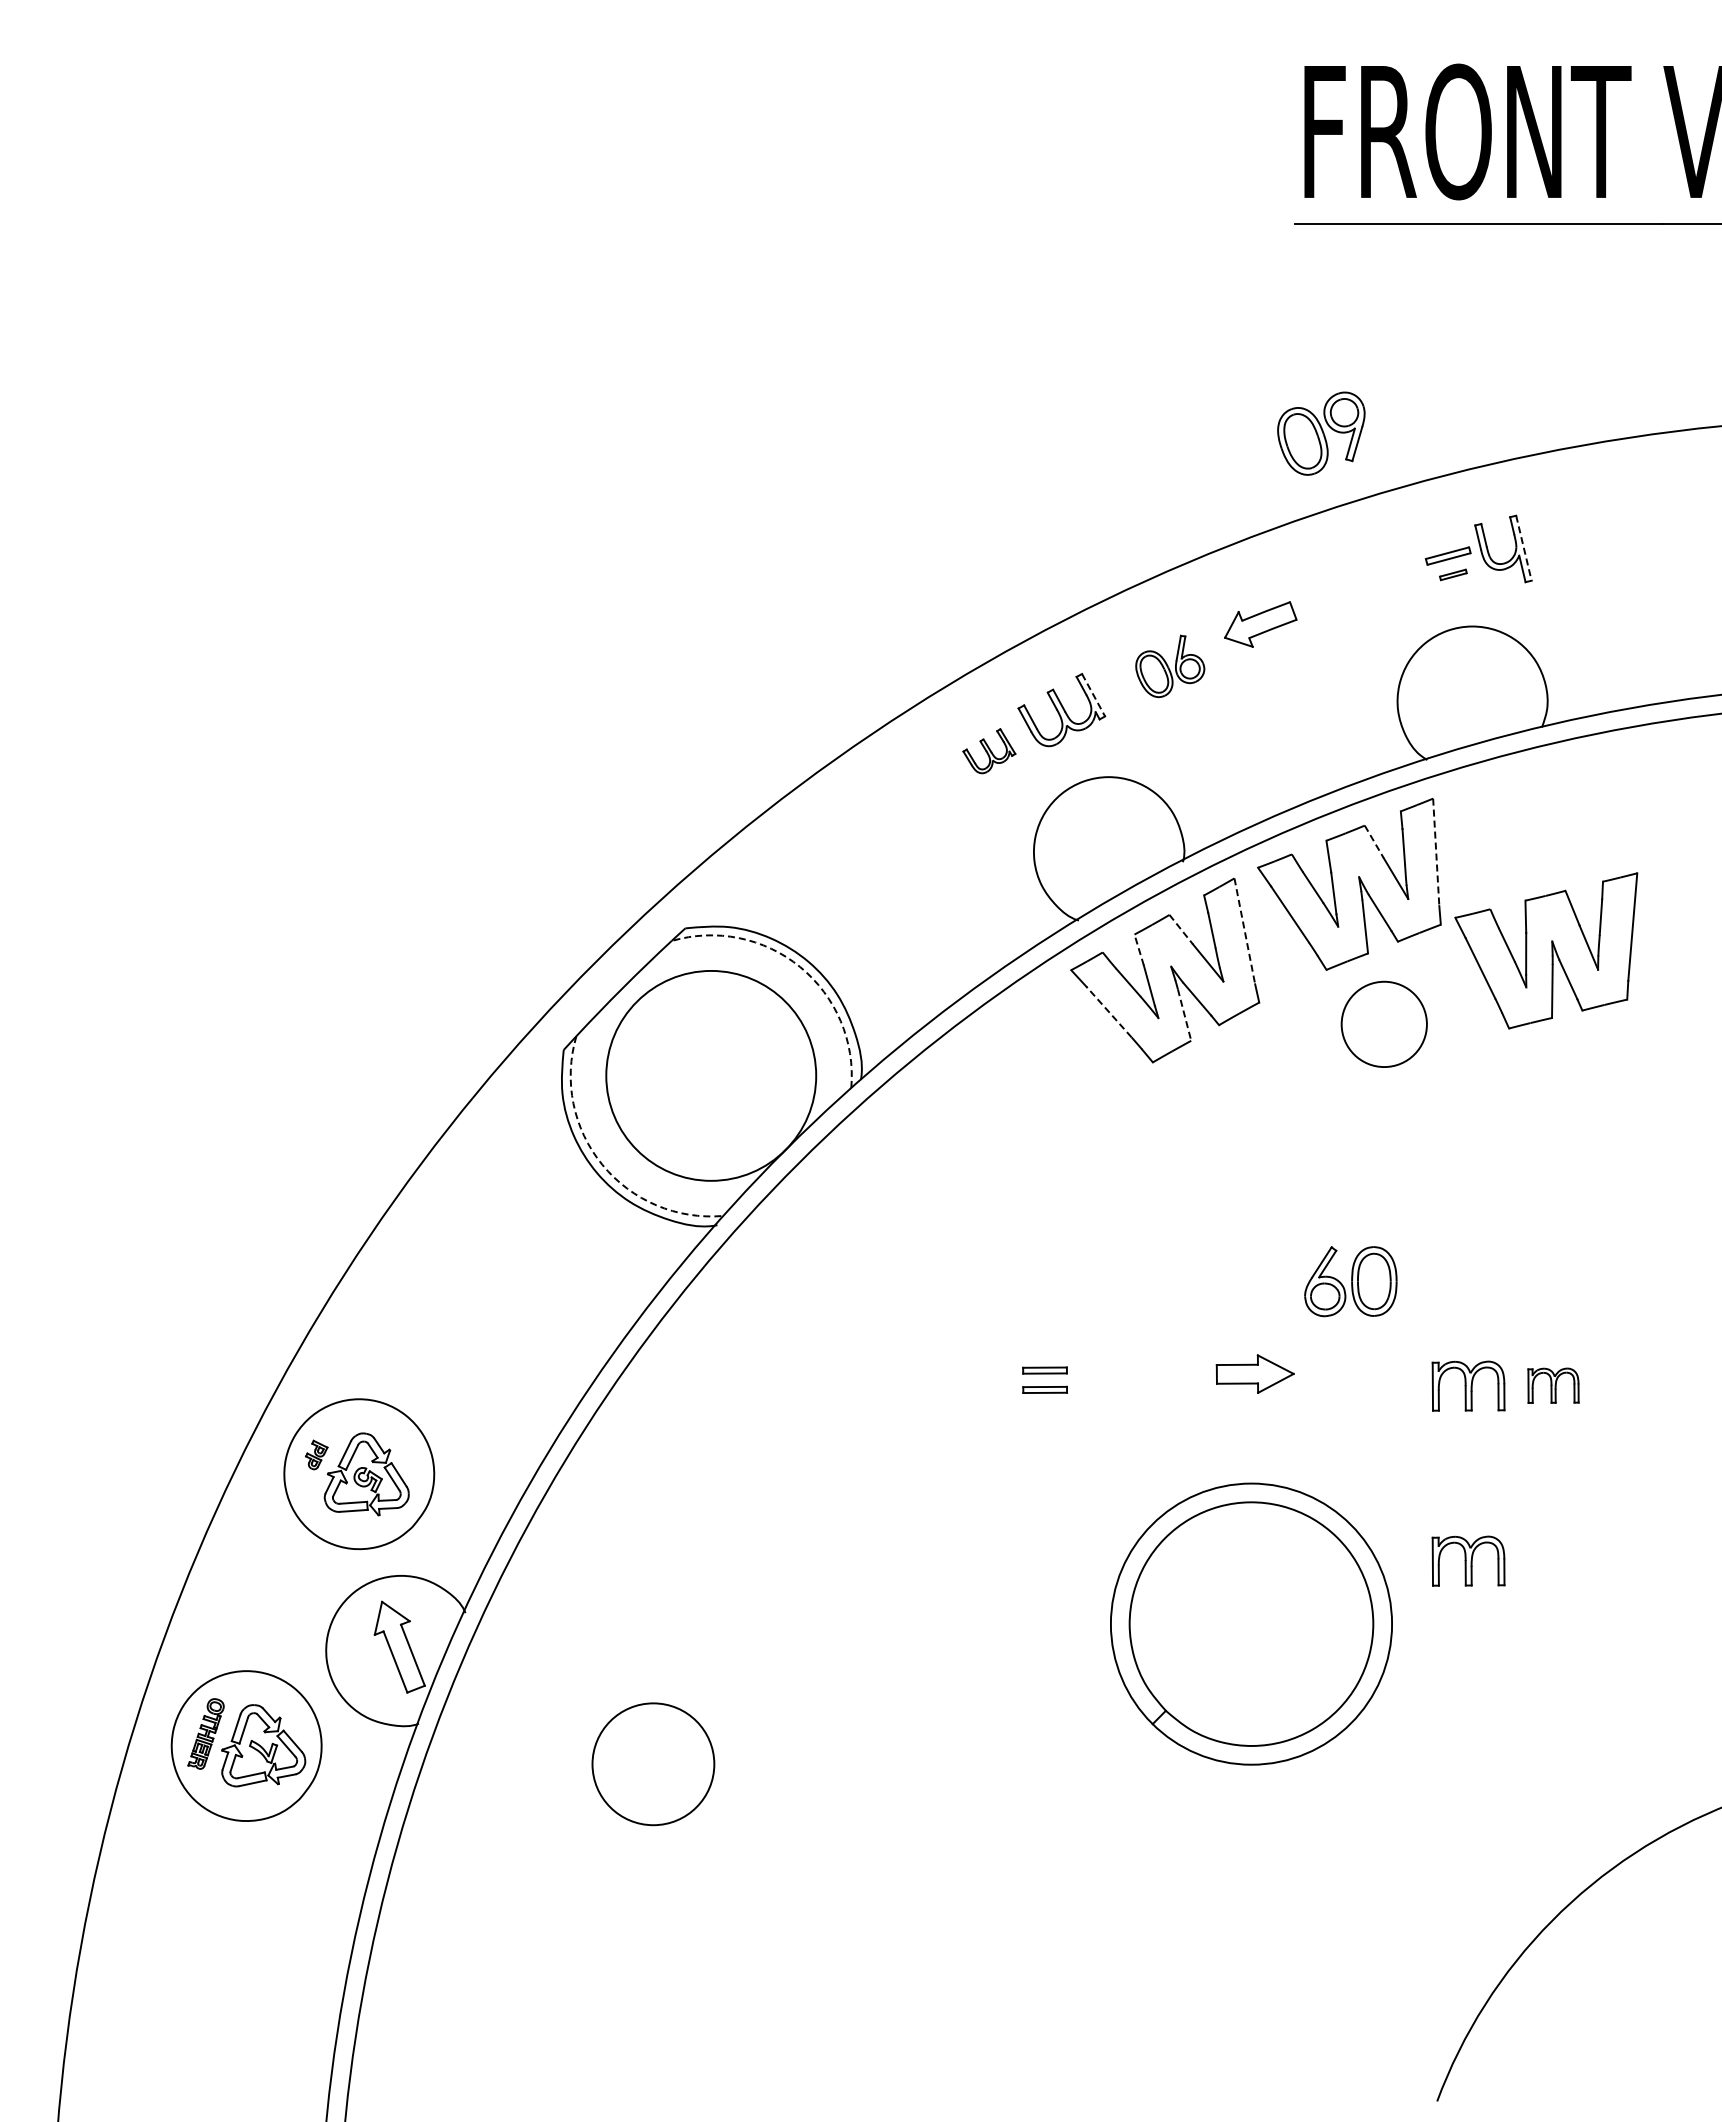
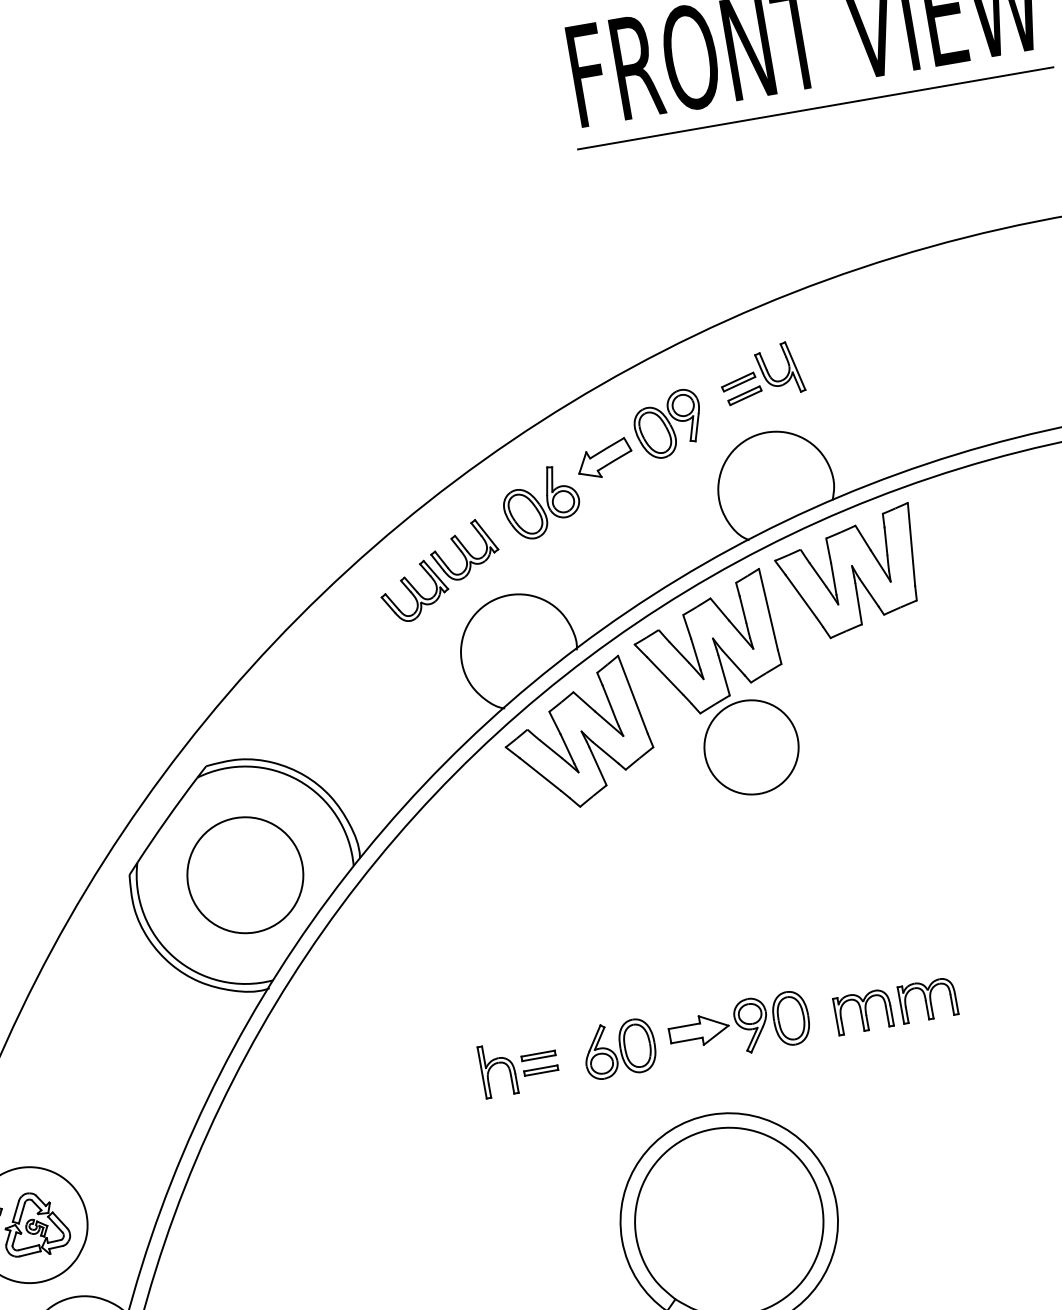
part: (1321, 433) -> (668, 424), moved
line: (1524, 548) -> (795, 366), dashed -> solid
part: (1453, 574) -> (745, 395), size x1.67
part: (1169, 666) -> (540, 502), size x1.43
line: (1093, 695) -> (486, 535), dashed -> solid
part: (989, 750) -> (414, 590), size x1.67
line: (1374, 841) -> (719, 609), dashed -> solid
line: (1436, 852) -> (768, 609), dashed -> solid
line: (1181, 929) -> (584, 701), dashed -> solid
line: (1244, 931) -> (632, 695), dashed -> solid
line: (1139, 949) -> (555, 722), dashed -> solid
part: (1546, 950) -> (848, 573), moved
arc: (800, 967) -> (299, 780), dashed -> solid
line: (1109, 1012) -> (540, 774), dashed -> solid
line: (1184, 1015) -> (598, 766), dashed -> solid
circle: (1384, 1024) -> (751, 747), size x1.43
circle: (711, 1075) -> (245, 874), size x0.71
arc: (602, 1164) -> (174, 957), dashed -> solid
part: (1350, 1281) -> (619, 1048), moved
part: (987, 1372) -> (494, 1064), added
part: (1350, 1378) -> (772, 1021), added
part: (1553, 1385) -> (928, 1000), size x1.43
part: (1468, 1560) -> (886, 1144), removed

